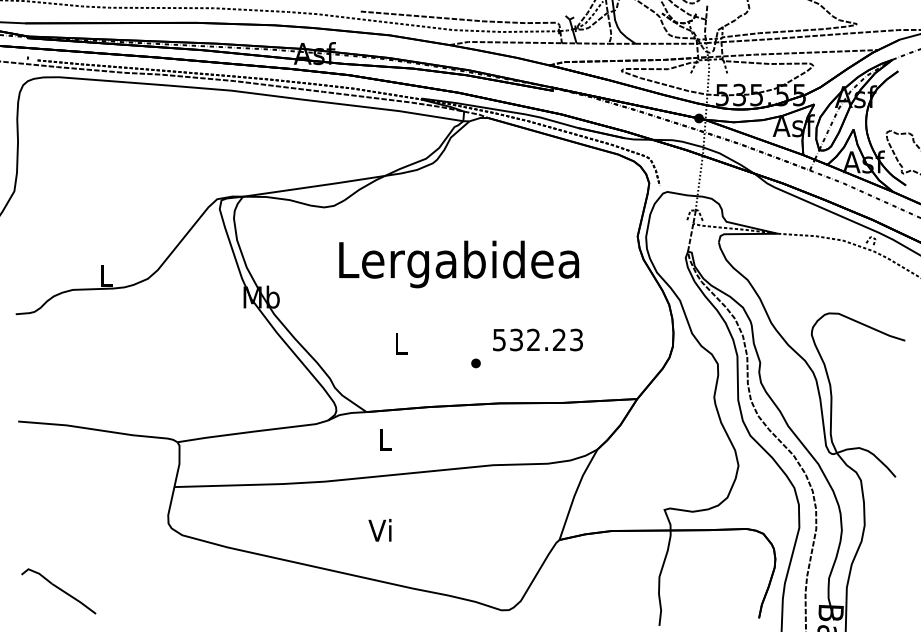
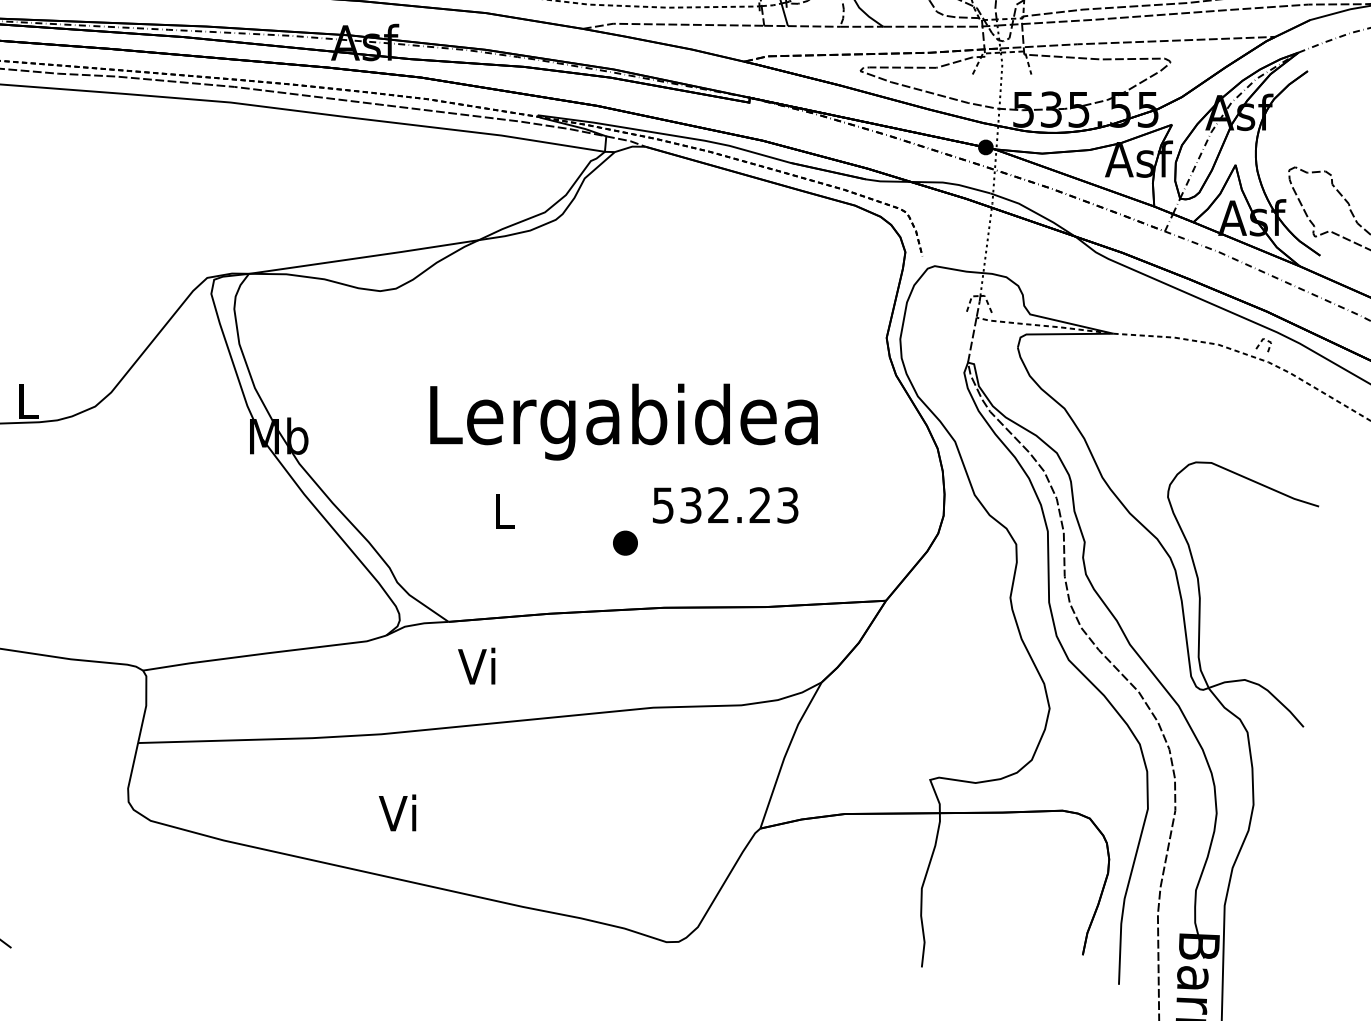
text: (459, 264) -> (624, 422), moved
part: (475, 363) -> (624, 543), size x1.6
text: (383, 439) -> (475, 666), L -> Vi
text: (379, 530) -> (396, 813), moved

